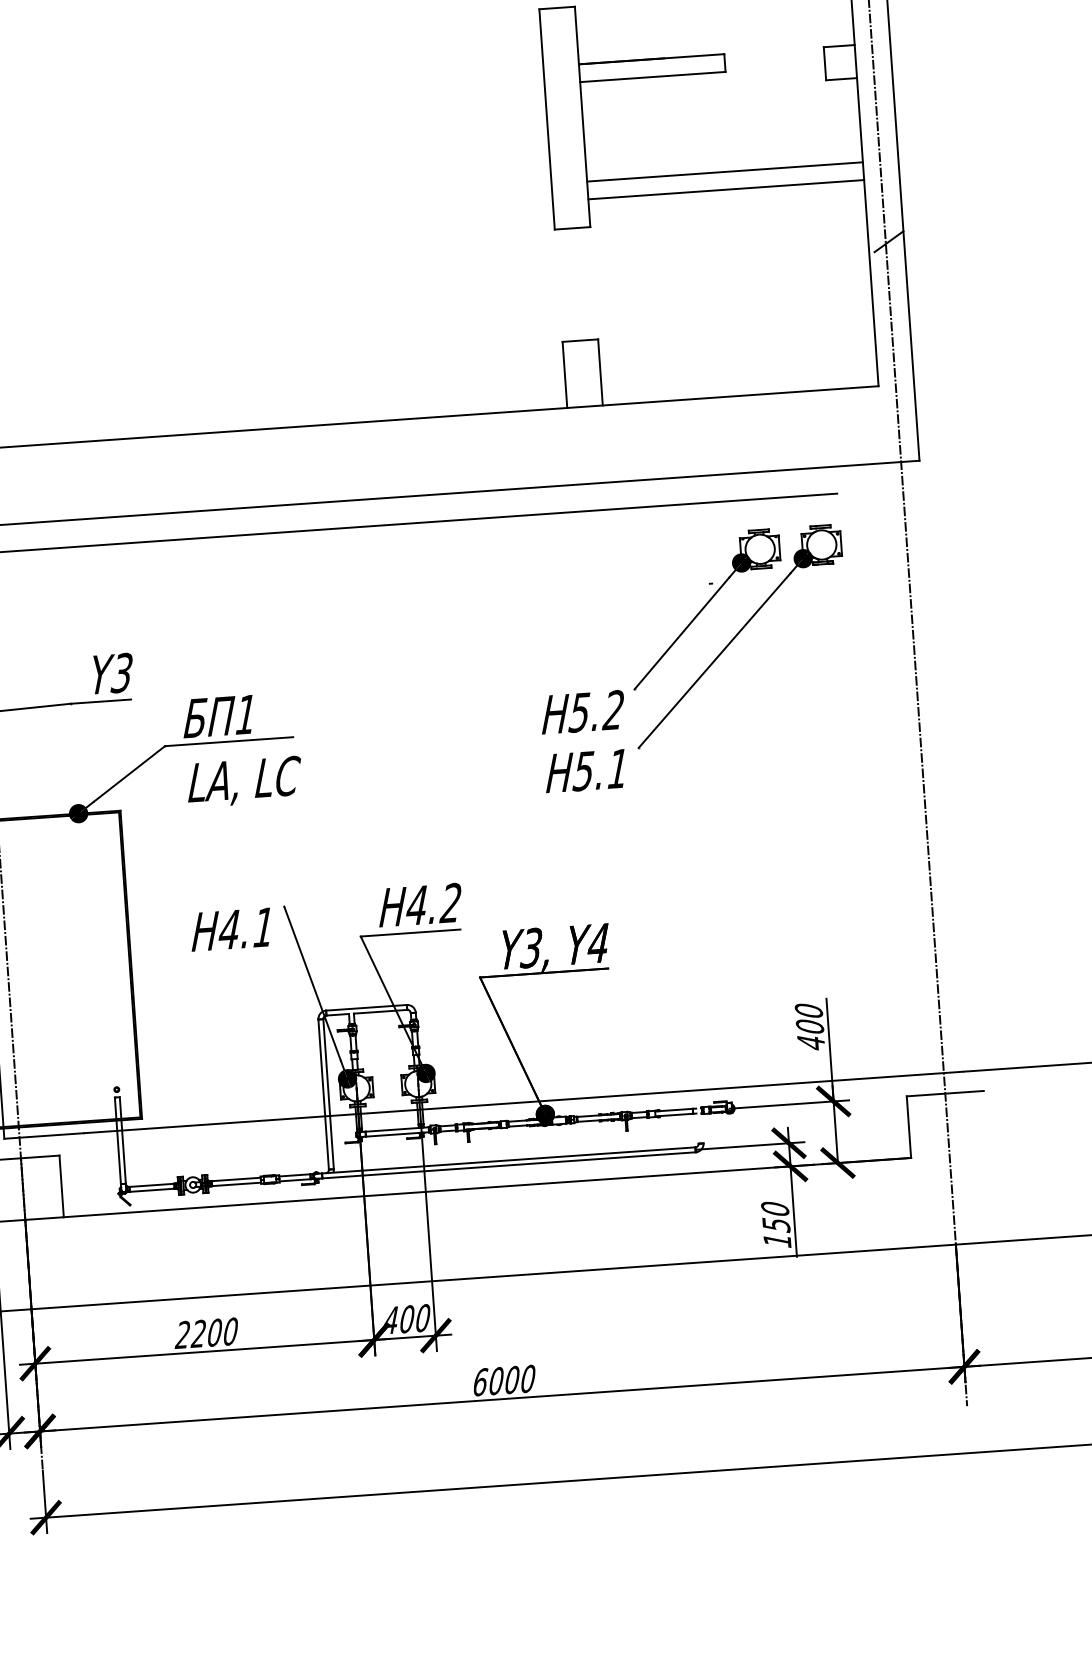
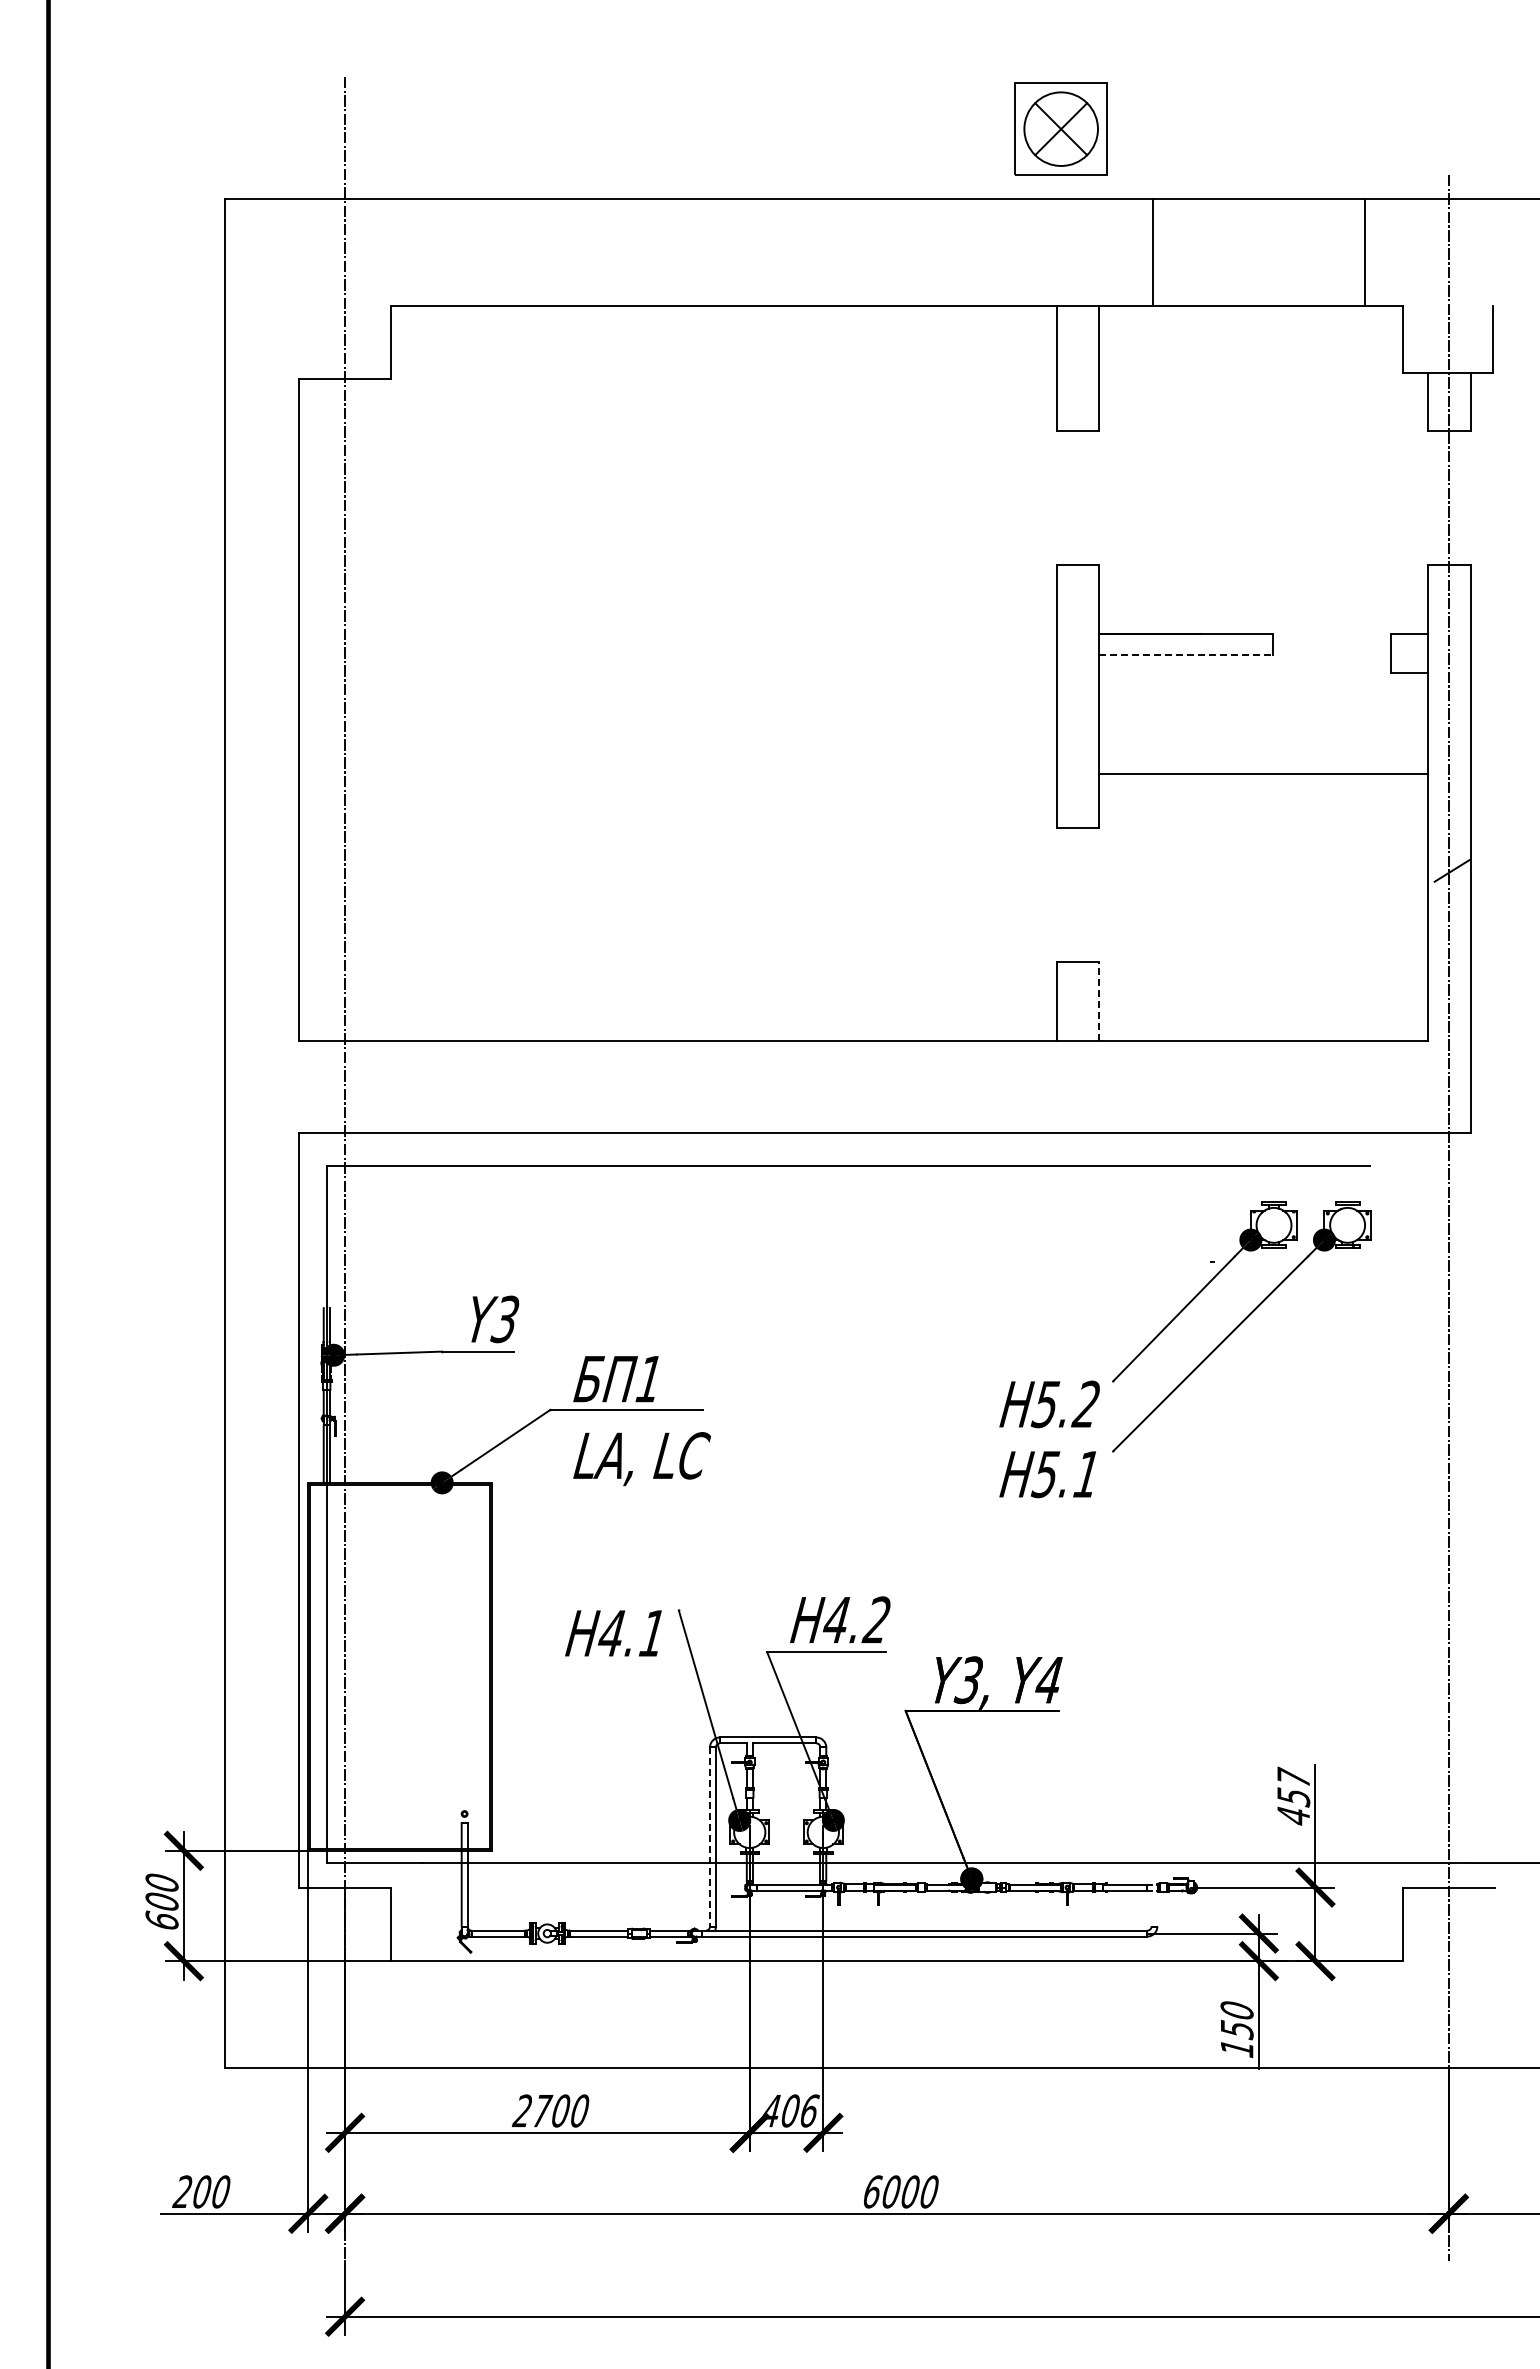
line: (652, 77) -> (1185, 655), solid -> dashed
line: (726, 189) -> (1263, 795), removed
line: (600, 372) -> (1098, 1001), solid -> dashed
text: (809, 1018) -> (1293, 1786), 400 -> 457
line: (324, 1094) -> (710, 1837), solid -> dashed
text: (422, 1317) -> (809, 2110), 400 -> 406
text: (198, 1333) -> (541, 2110), 2200 -> 2700

